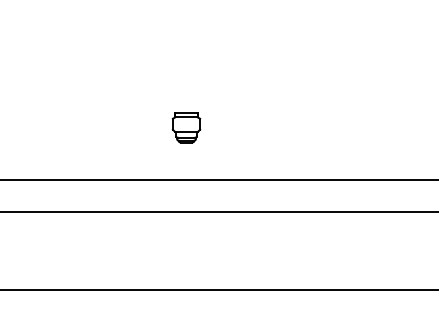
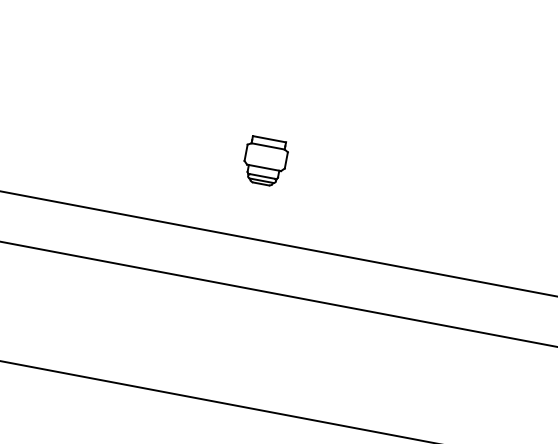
part: (186, 127) -> (265, 161), moved

